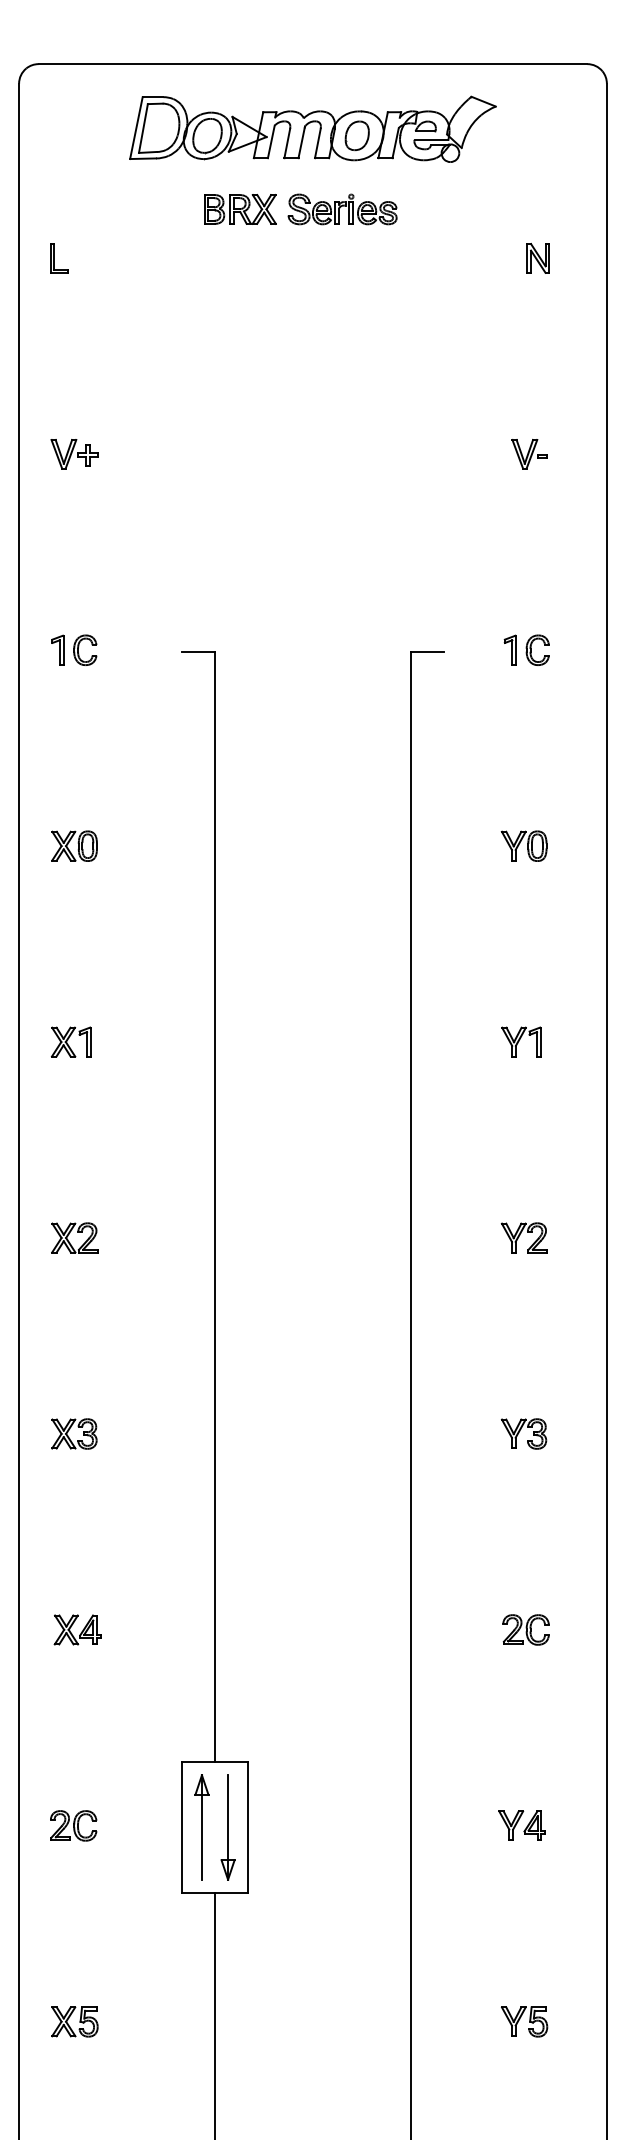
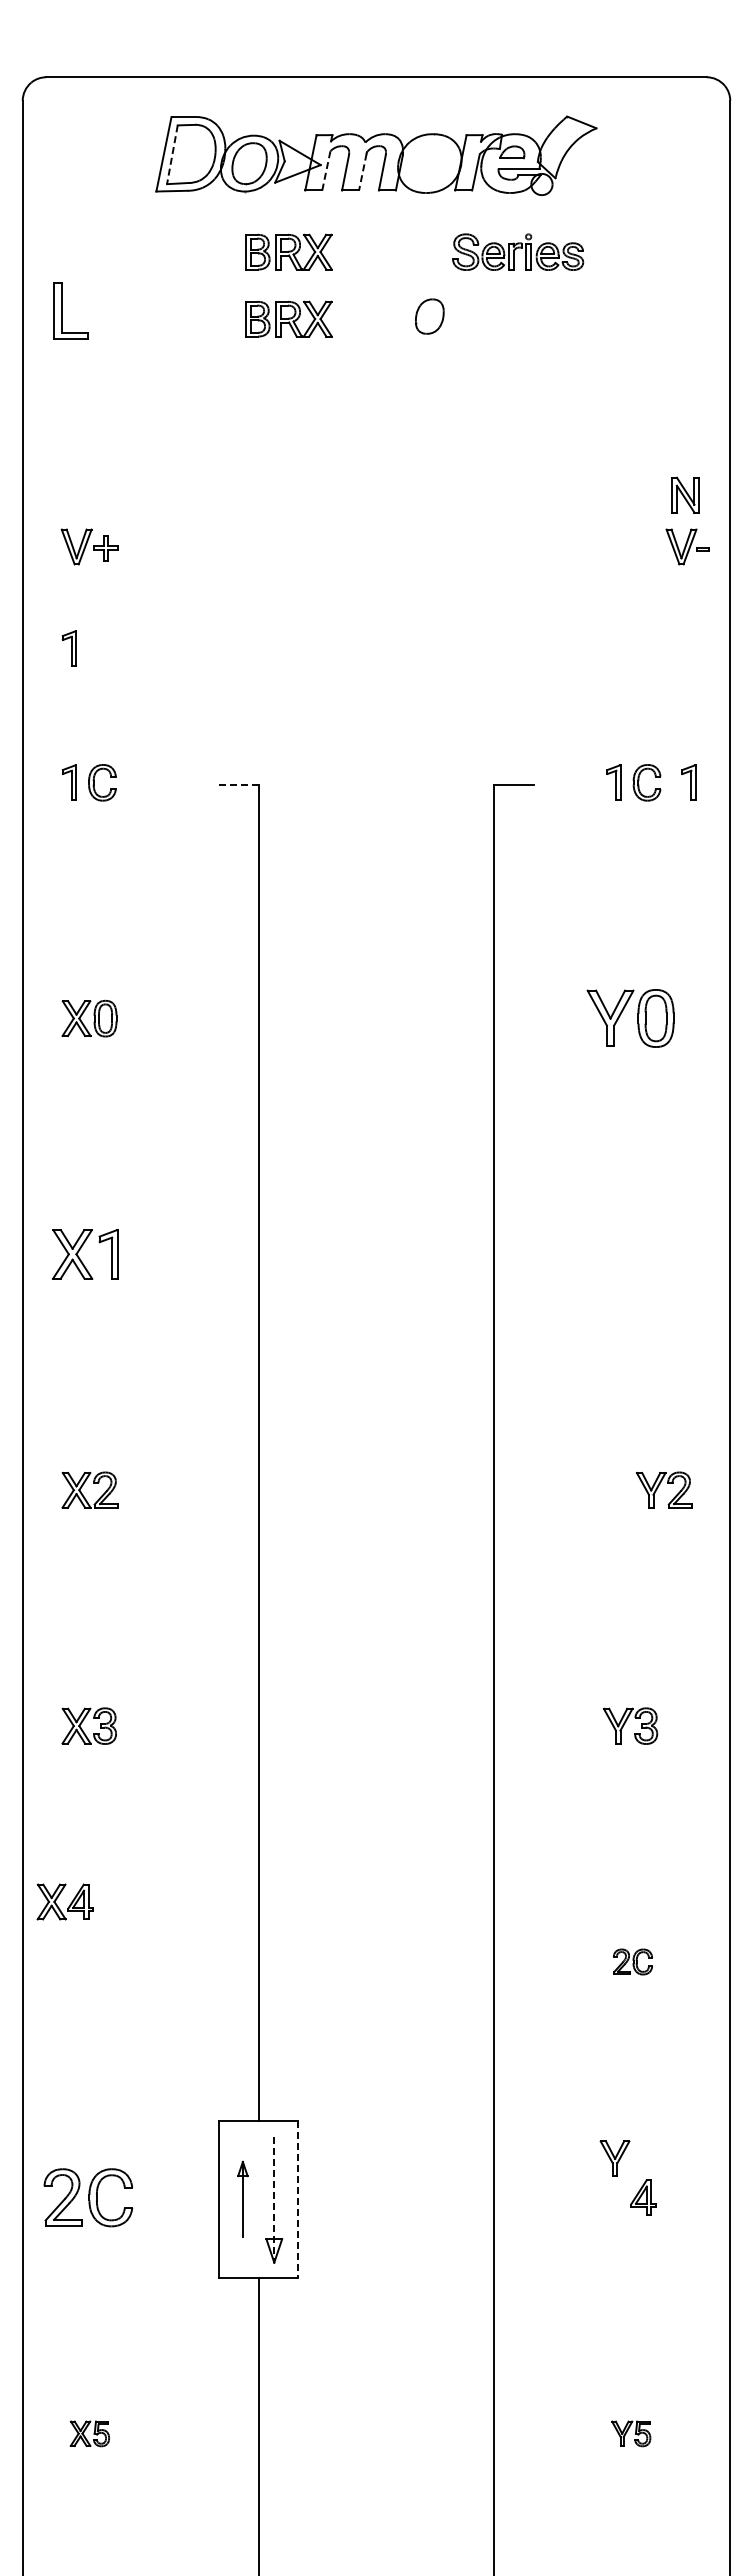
line: (143, 128) -> (172, 154), solid -> dashed
part: (357, 135) -> (429, 316), moved
line: (271, 141) -> (326, 170), solid -> dashed
line: (301, 143) -> (362, 172), solid -> dashed
part: (342, 208) -> (518, 251), moved
part: (538, 257) -> (685, 494), moved
part: (59, 258) -> (71, 311), size x1.6
part: (239, 264) -> (288, 318), added
part: (529, 453) -> (687, 546), moved
part: (57, 538) -> (68, 648), added
part: (572, 650) -> (688, 782), added
line: (198, 651) -> (238, 784), solid -> dashed
part: (524, 846) -> (630, 1018), size x1.6
part: (71, 1042) -> (85, 1254), size x1.4
part: (521, 1042) -> (627, 1254), removed
part: (524, 1237) -> (663, 1489), moved
part: (77, 1629) -> (64, 1901), moved
part: (525, 1629) -> (632, 1961), size x0.7
part: (73, 1825) -> (88, 2197), size x1.6
part: (510, 1825) -> (614, 2158), moved
part: (201, 1827) -> (242, 2199), size x0.6
line: (228, 1827) -> (274, 2199), solid -> dashed
line: (247, 1827) -> (297, 2199), solid -> dashed
part: (74, 2021) -> (89, 2433), size x0.7
part: (524, 2021) -> (631, 2433), size x0.7

